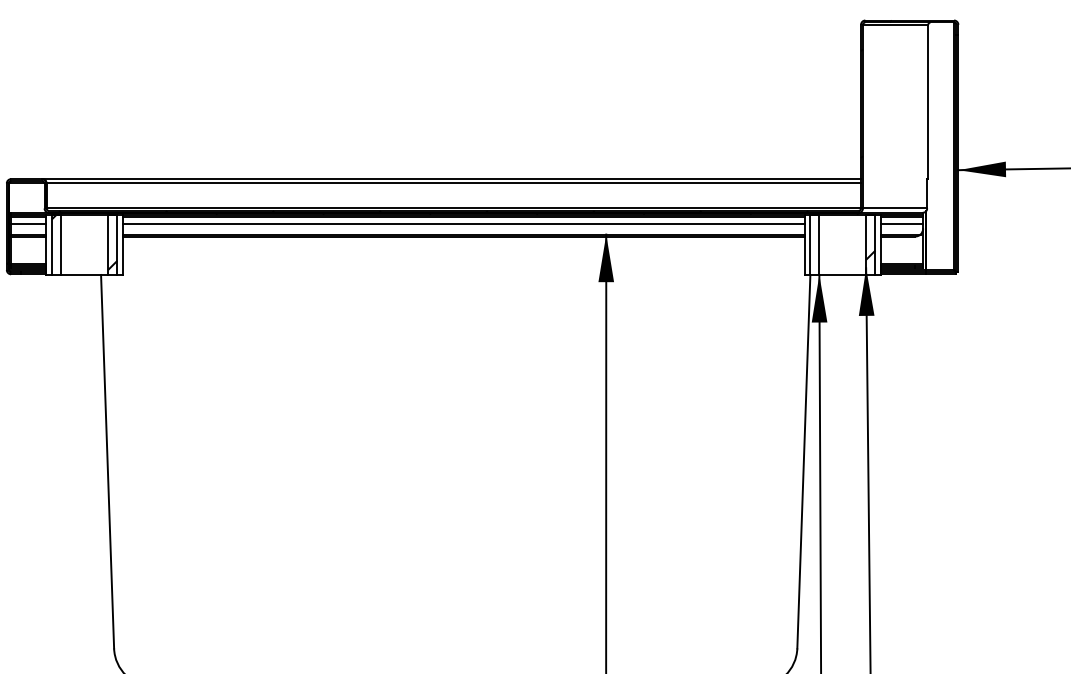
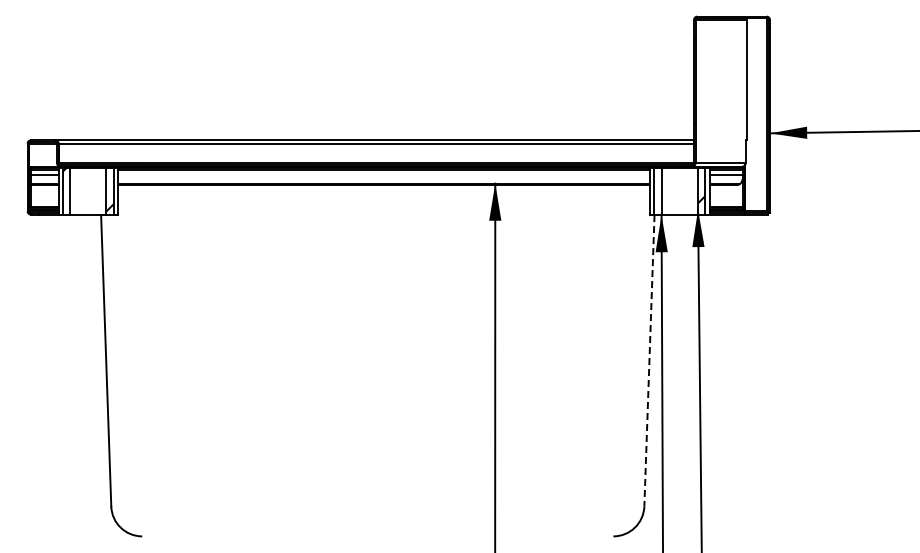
line: (462, 224) -> (383, 175), removed
line: (803, 461) -> (649, 360), solid -> dashed

